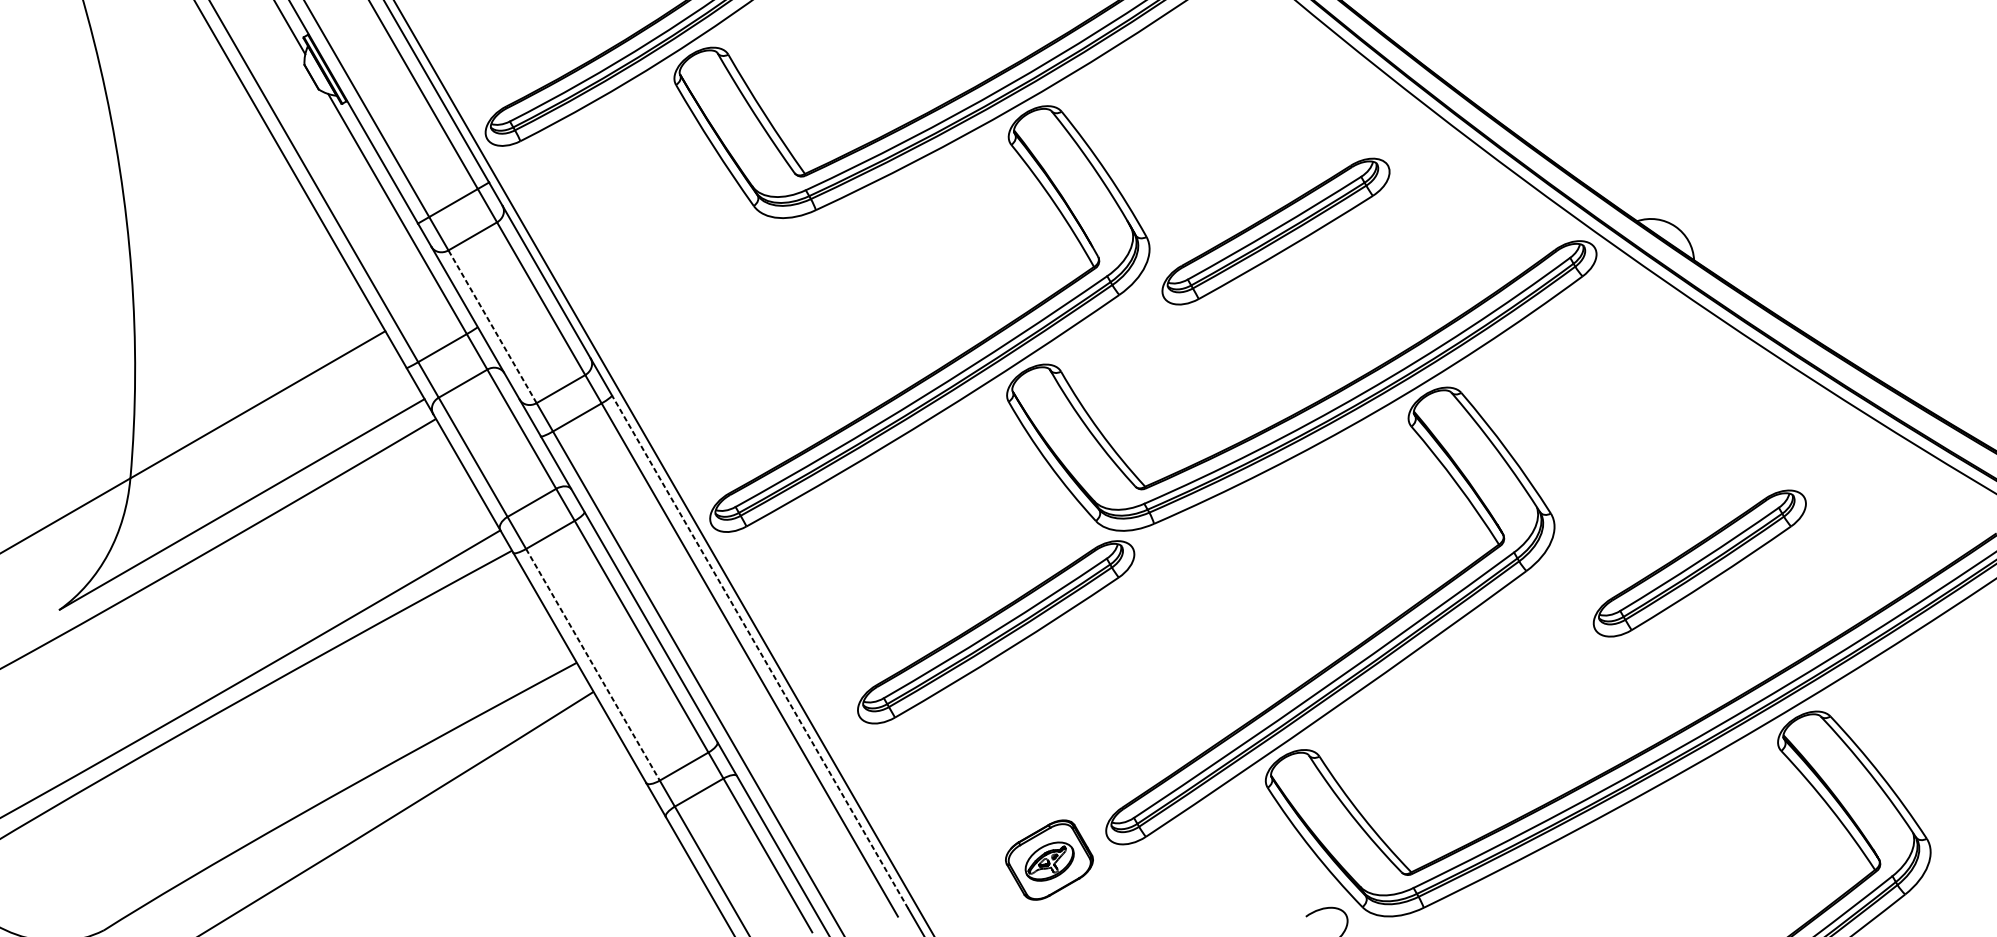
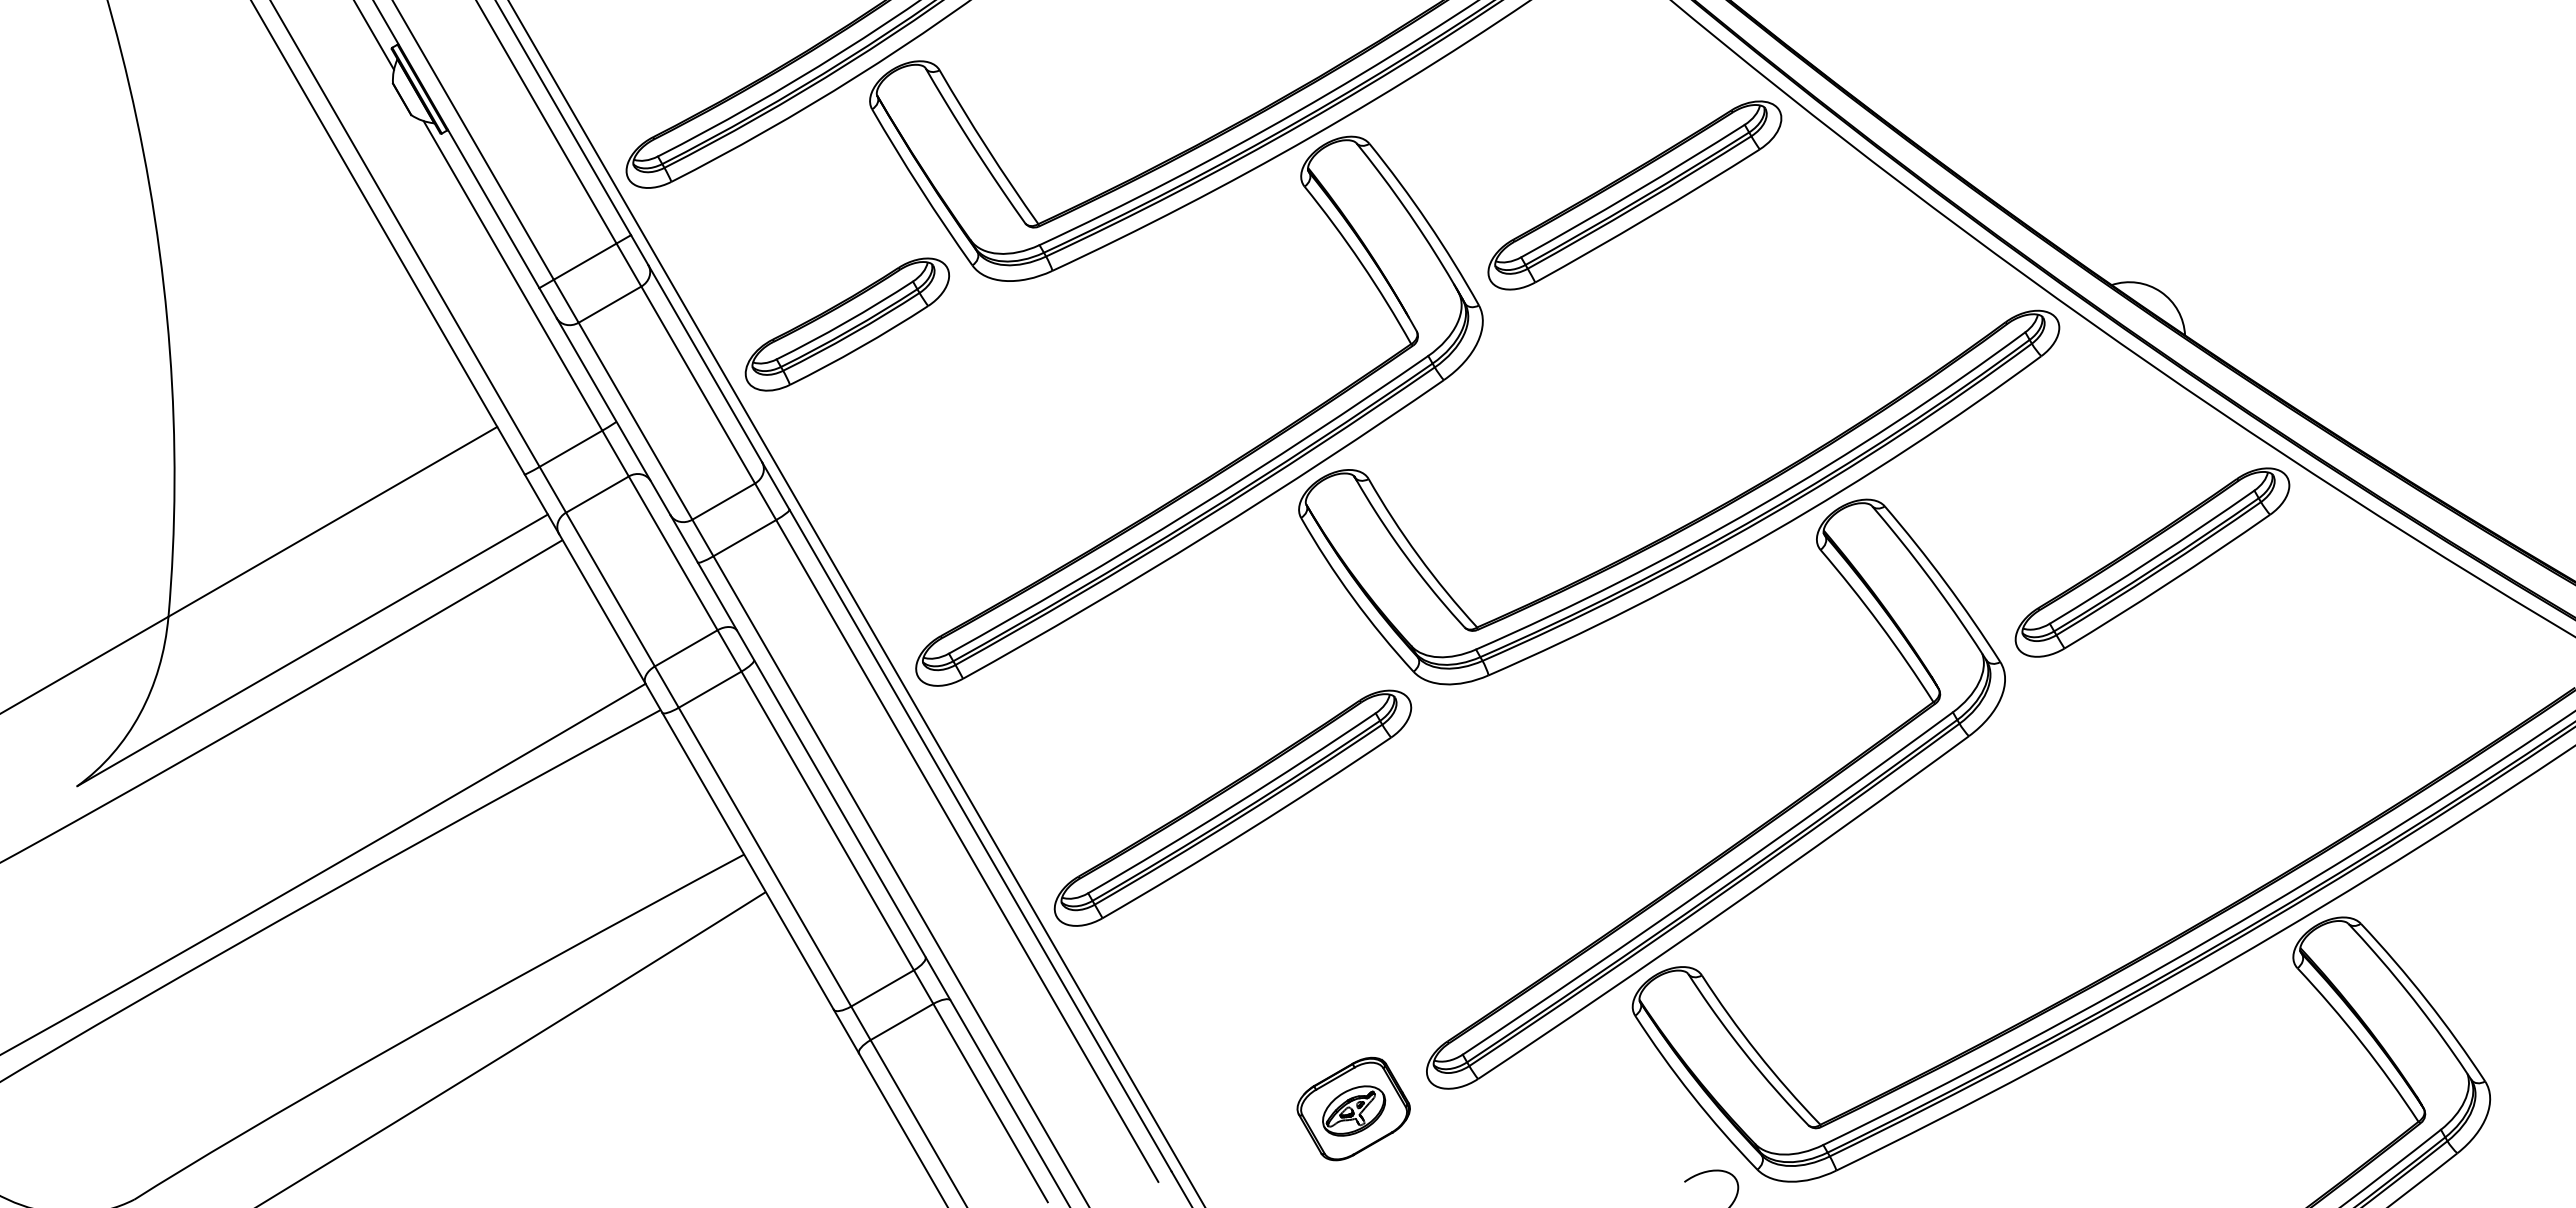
part: (1275, 231) -> (1634, 195), moved
part: (656, 251) -> (847, 324), added
line: (492, 326) -> (635, 421), dashed -> solid
part: (1699, 563) -> (2152, 562), moved
part: (995, 631) -> (1232, 807), moved
line: (760, 651) -> (980, 840), dashed -> solid
line: (593, 665) -> (765, 857), dashed -> solid

